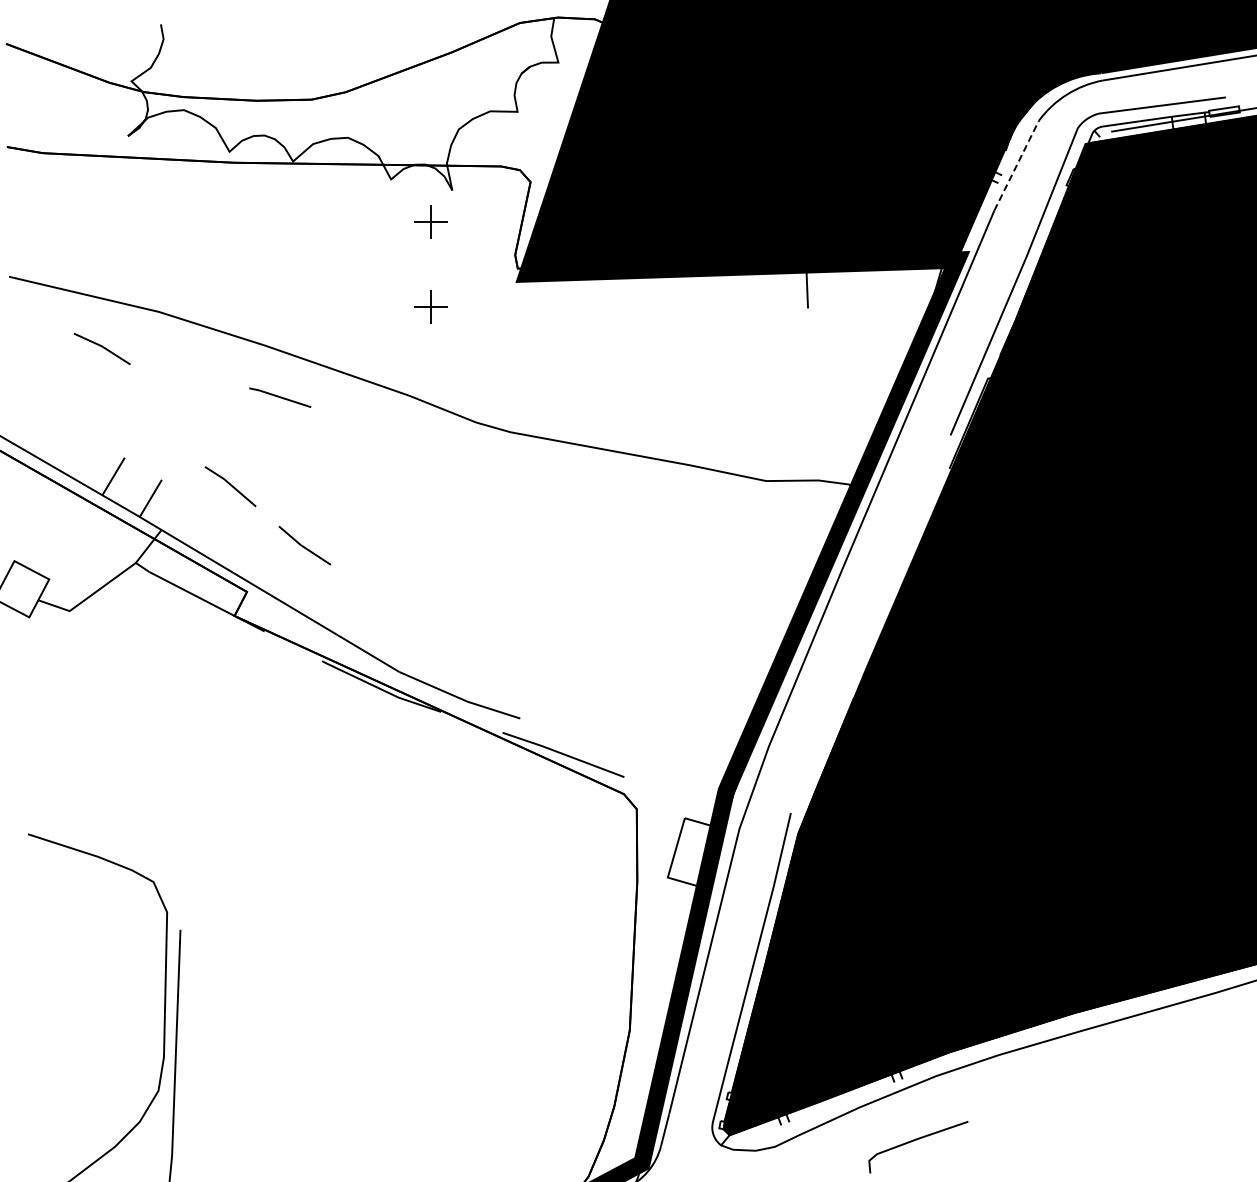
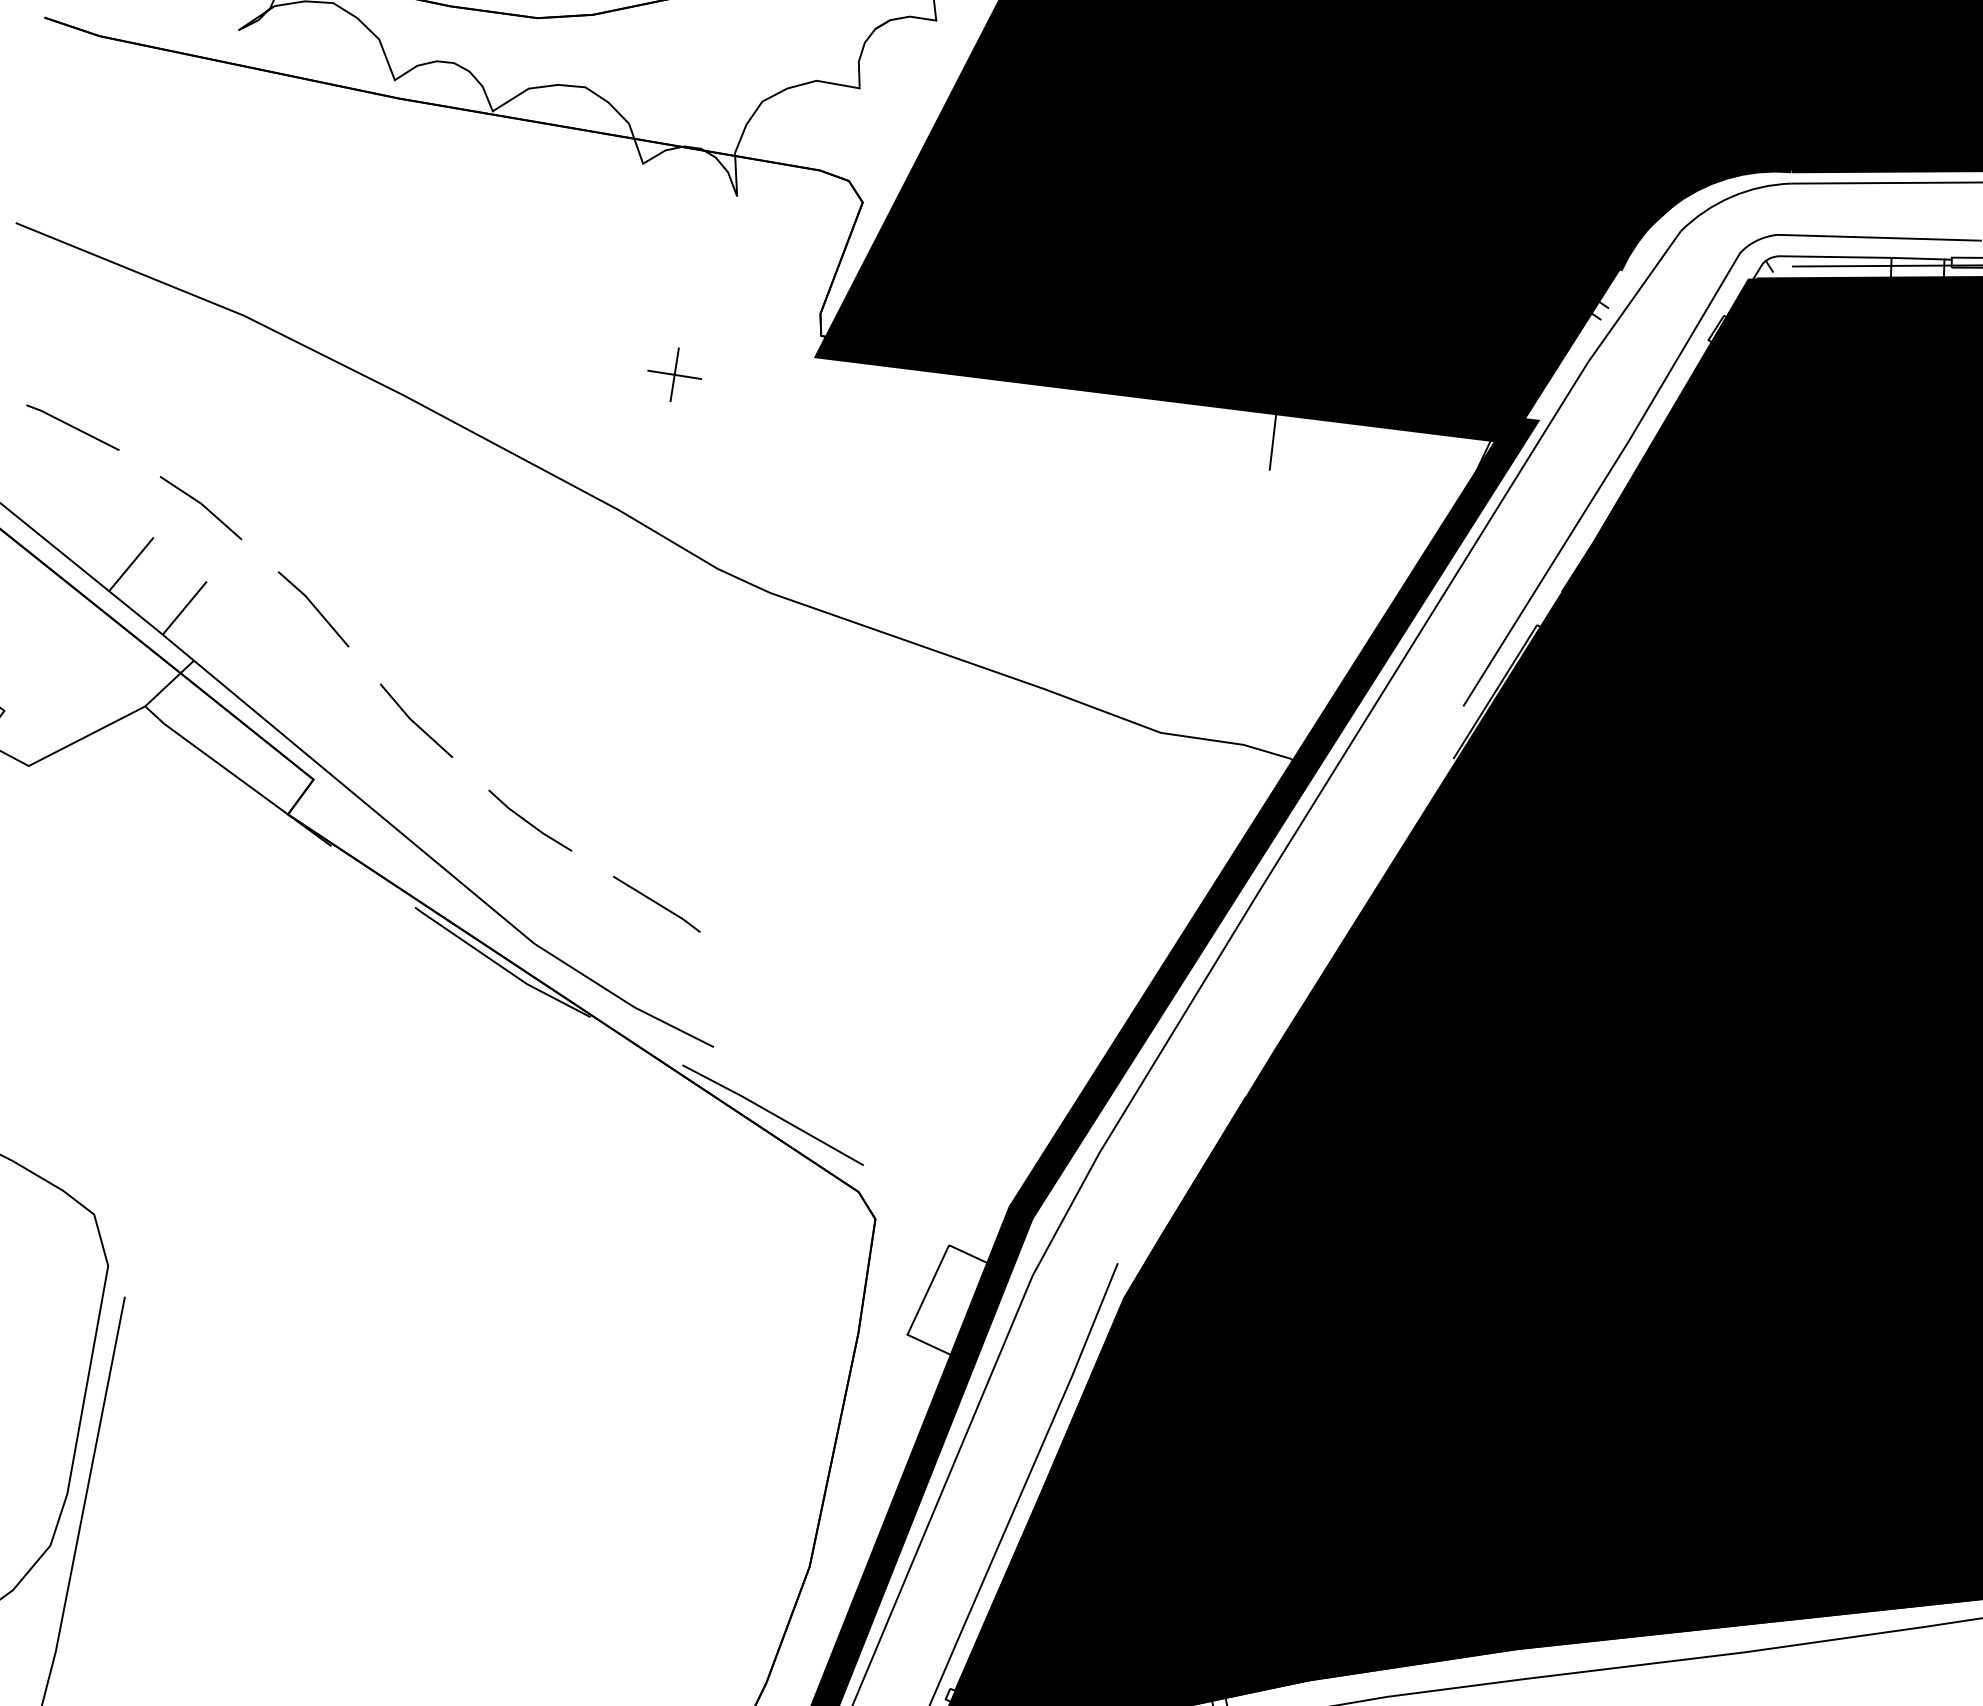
line: (1016, 165) -> (1634, 296), dashed -> solid
part: (430, 221) -> (694, 239), removed
line: (101, 347) -> (200, 505), moved
line: (280, 397) -> (73, 427), moved
line: (383, 596) -> (527, 820), added
line: (470, 635) -> (655, 903), added

